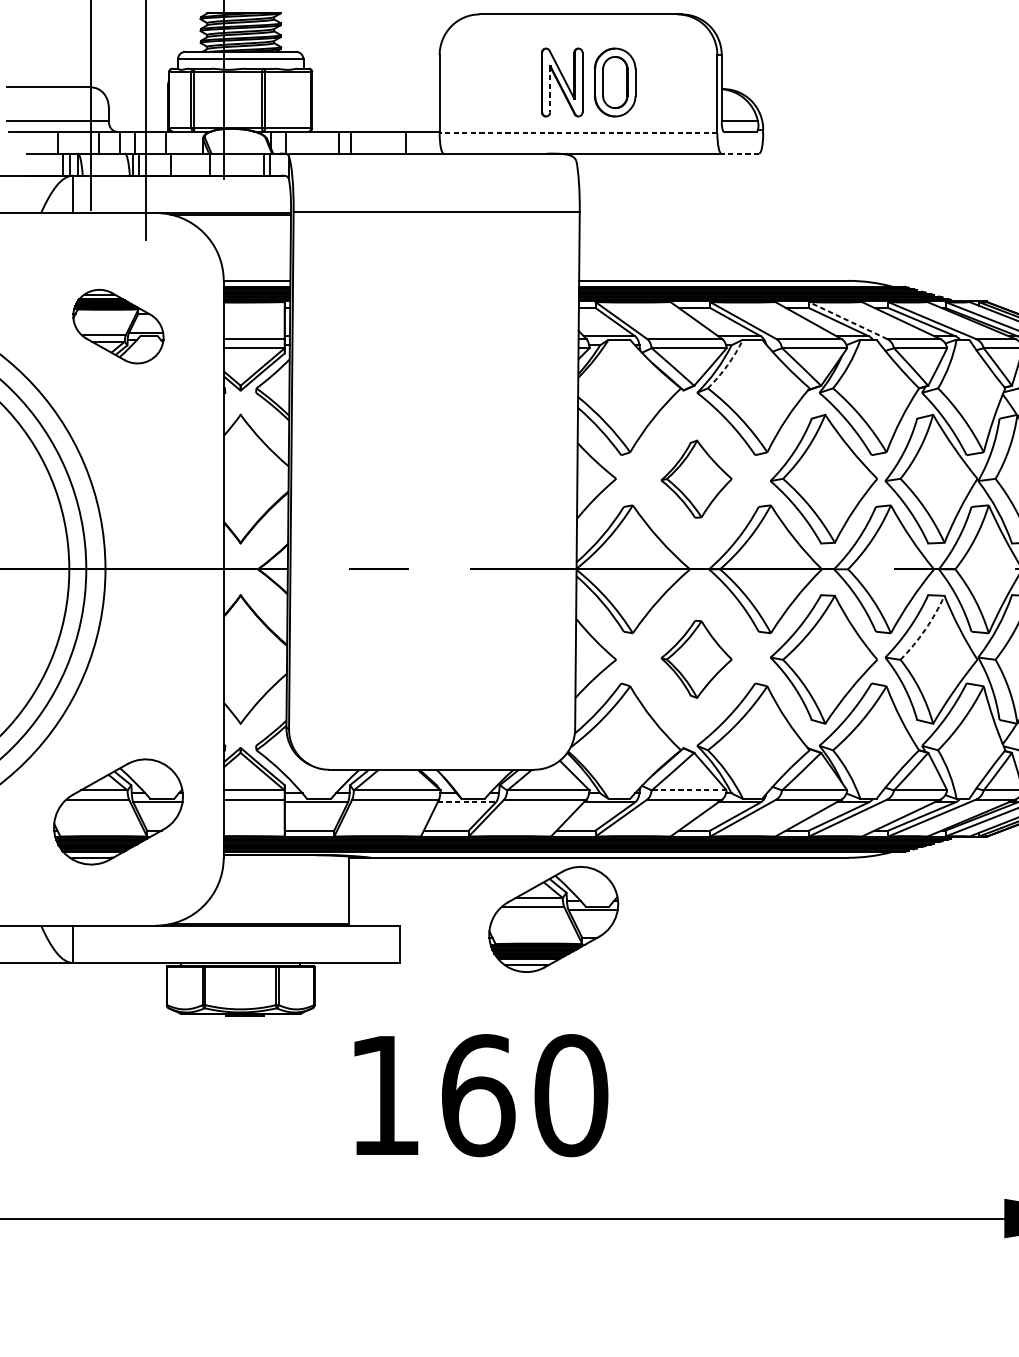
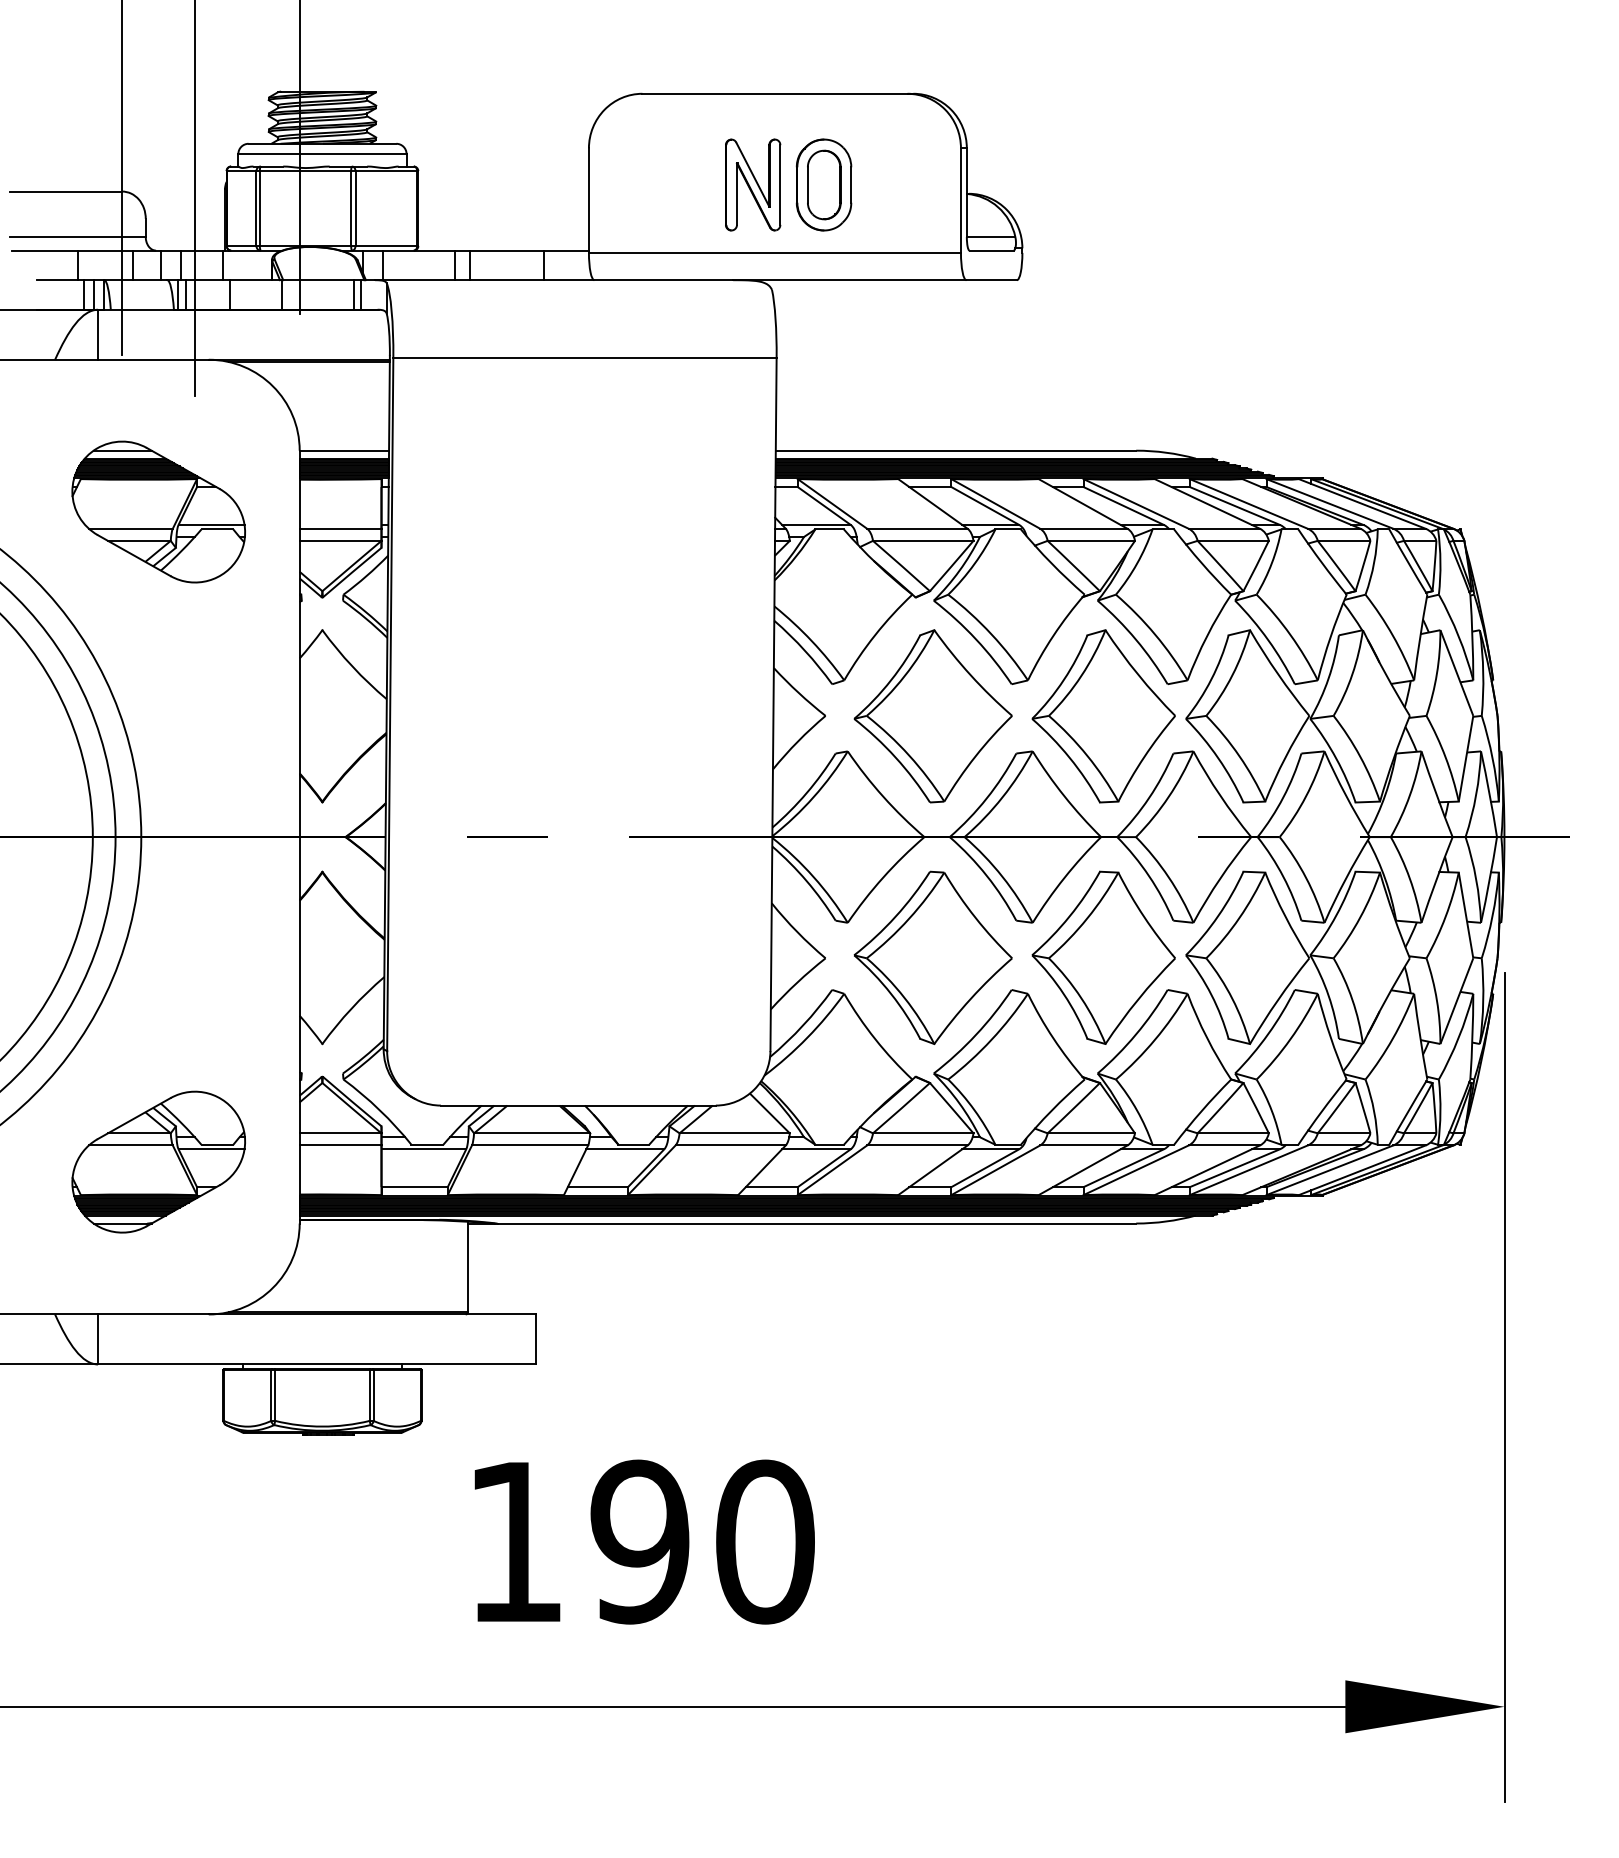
line: (549, 89) -> (736, 194), dashed -> solid
line: (578, 132) -> (774, 252), dashed -> solid
line: (740, 153) -> (991, 280), dashed -> solid
line: (847, 320) -> (1135, 503), dashed -> solid
part: (118, 326) -> (158, 511), size x1.43
arc: (727, 365) -> (974, 564), dashed -> solid
part: (696, 479) -> (932, 716), size x1.67
arc: (925, 630) -> (1239, 918), dashed -> solid
part: (696, 659) -> (932, 957), size x1.67
line: (688, 790) -> (922, 1133), dashed -> solid
line: (466, 802) -> (625, 1149), dashed -> solid
part: (553, 918) -> (741, 1305), removed
text: (478, 1095) -> (640, 1541), 160 -> 190

